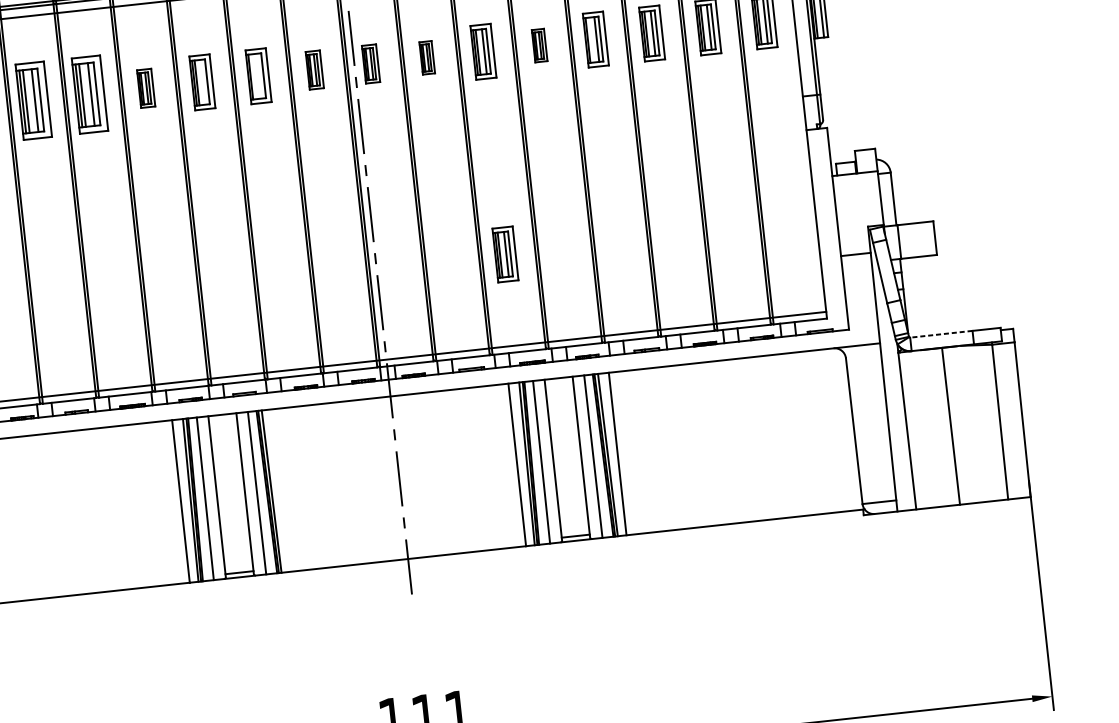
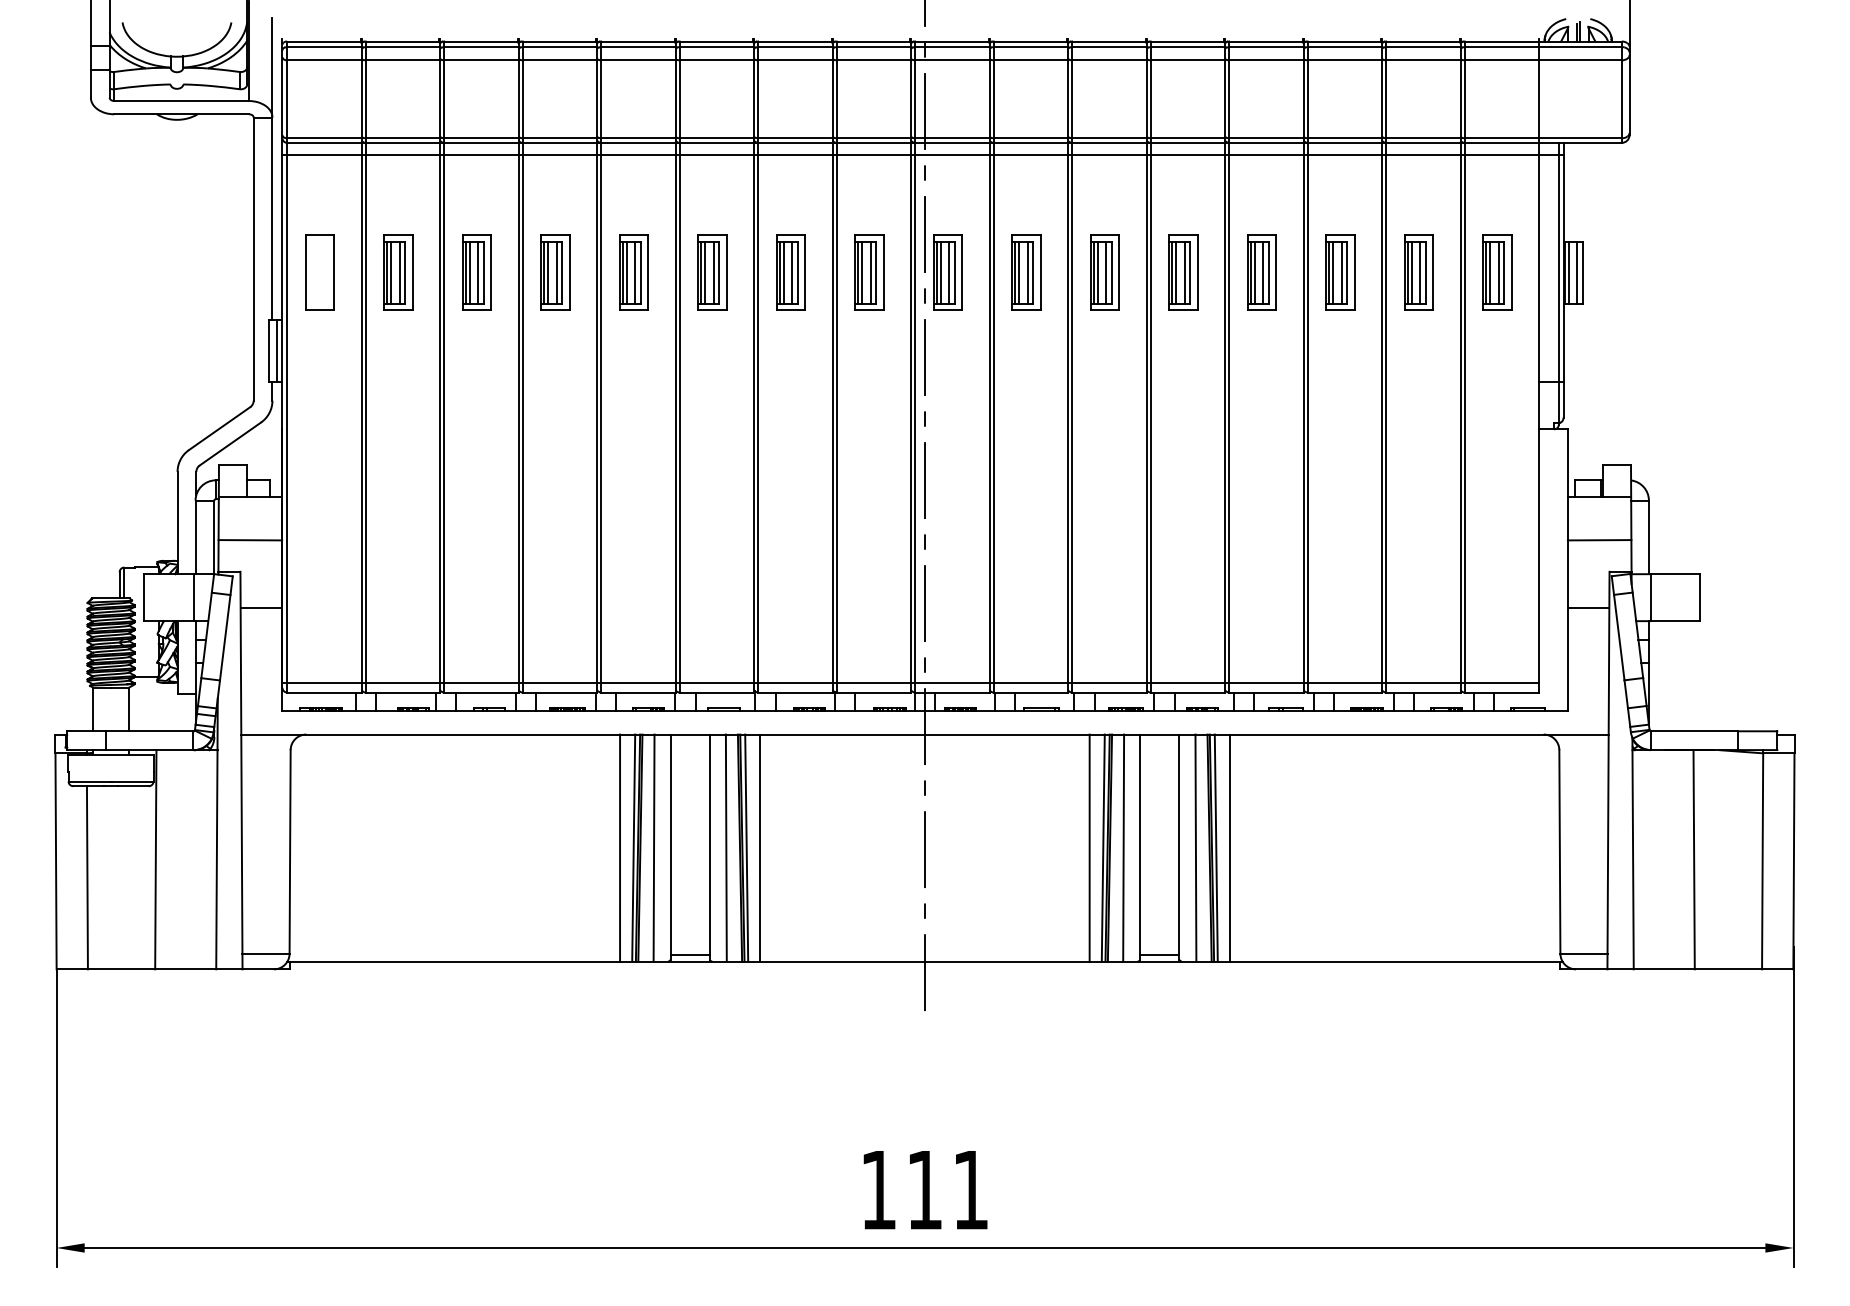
line: (590, 39) -> (1254, 272), added
part: (539, 45) -> (1183, 272), size x1.67
part: (427, 57) -> (1026, 272), size x1.67
part: (370, 63) -> (947, 272), size x1.43
part: (314, 69) -> (869, 272), size x1.43
line: (259, 75) -> (792, 272), added
line: (253, 76) -> (783, 272), added
line: (203, 82) -> (713, 272), added
part: (145, 88) -> (633, 272), size x1.43
part: (89, 94) -> (555, 272), size x0.71
part: (33, 100) -> (476, 272), size x0.71
line: (858, 205) -> (1599, 540), added
part: (505, 254) -> (1104, 555), removed
line: (941, 334) -> (1694, 731), dashed -> solid
line: (281, 490) -> (760, 847), added

